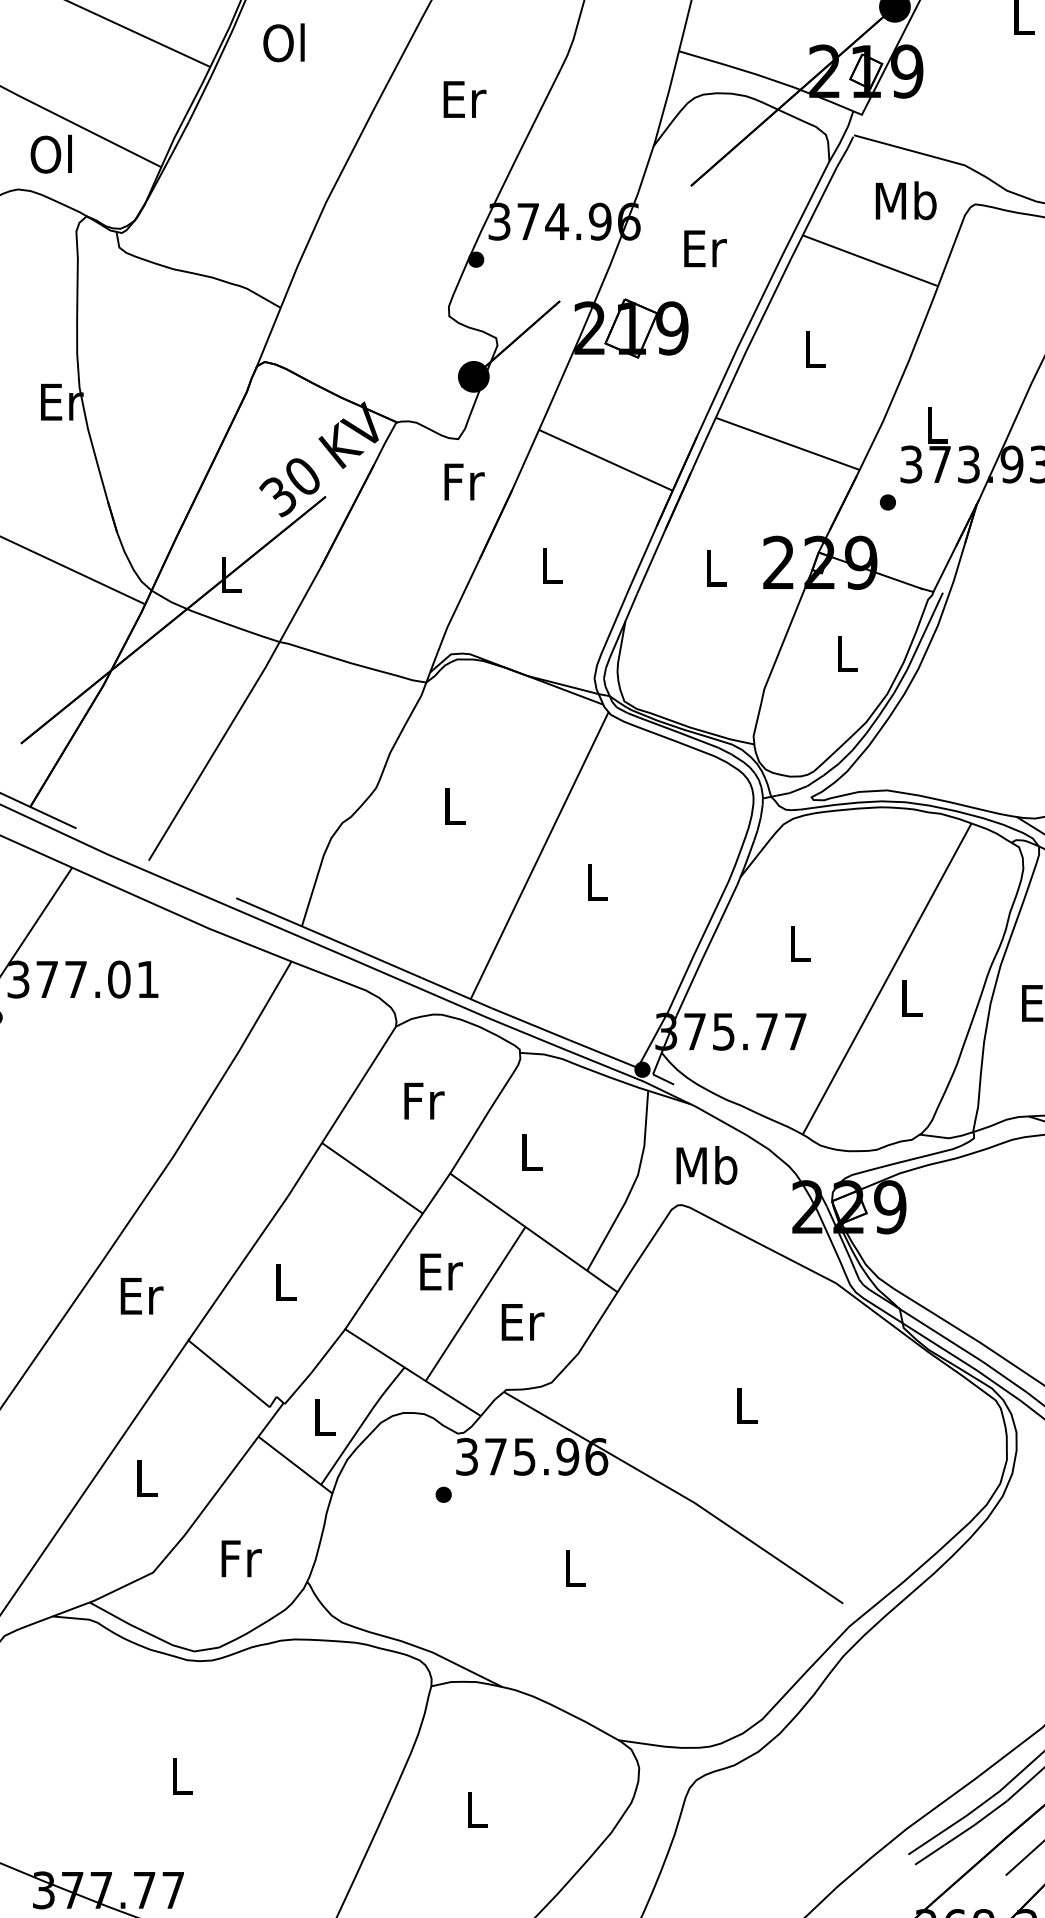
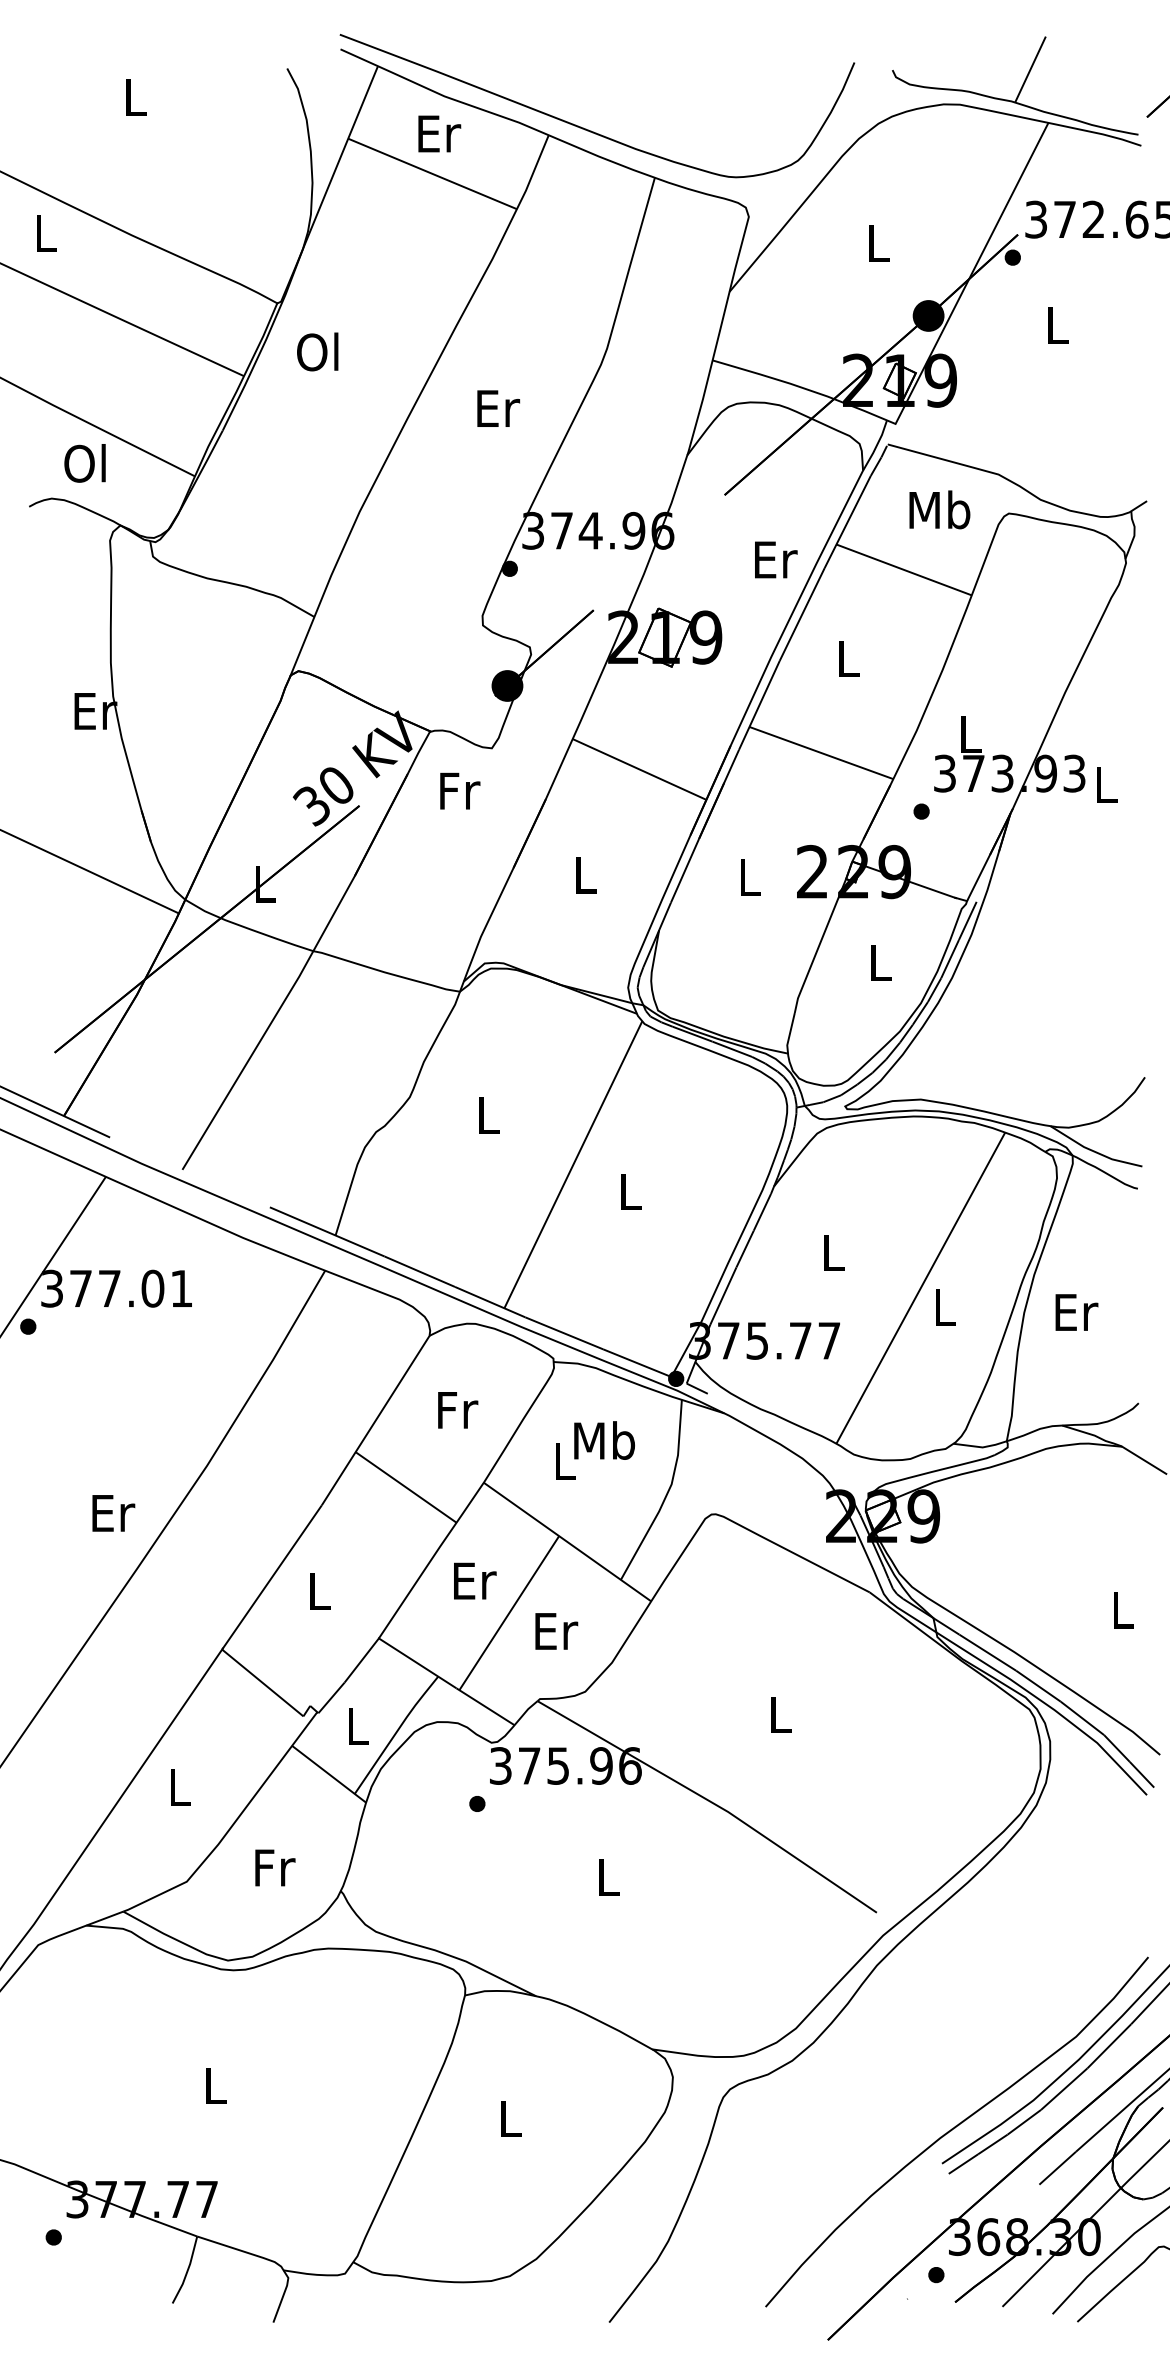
text: (705, 248) -> (776, 559), moved
text: (464, 481) -> (460, 790), moved
text: (706, 1165) -> (604, 1440), moved
text: (141, 1296) -> (113, 1513), moved

